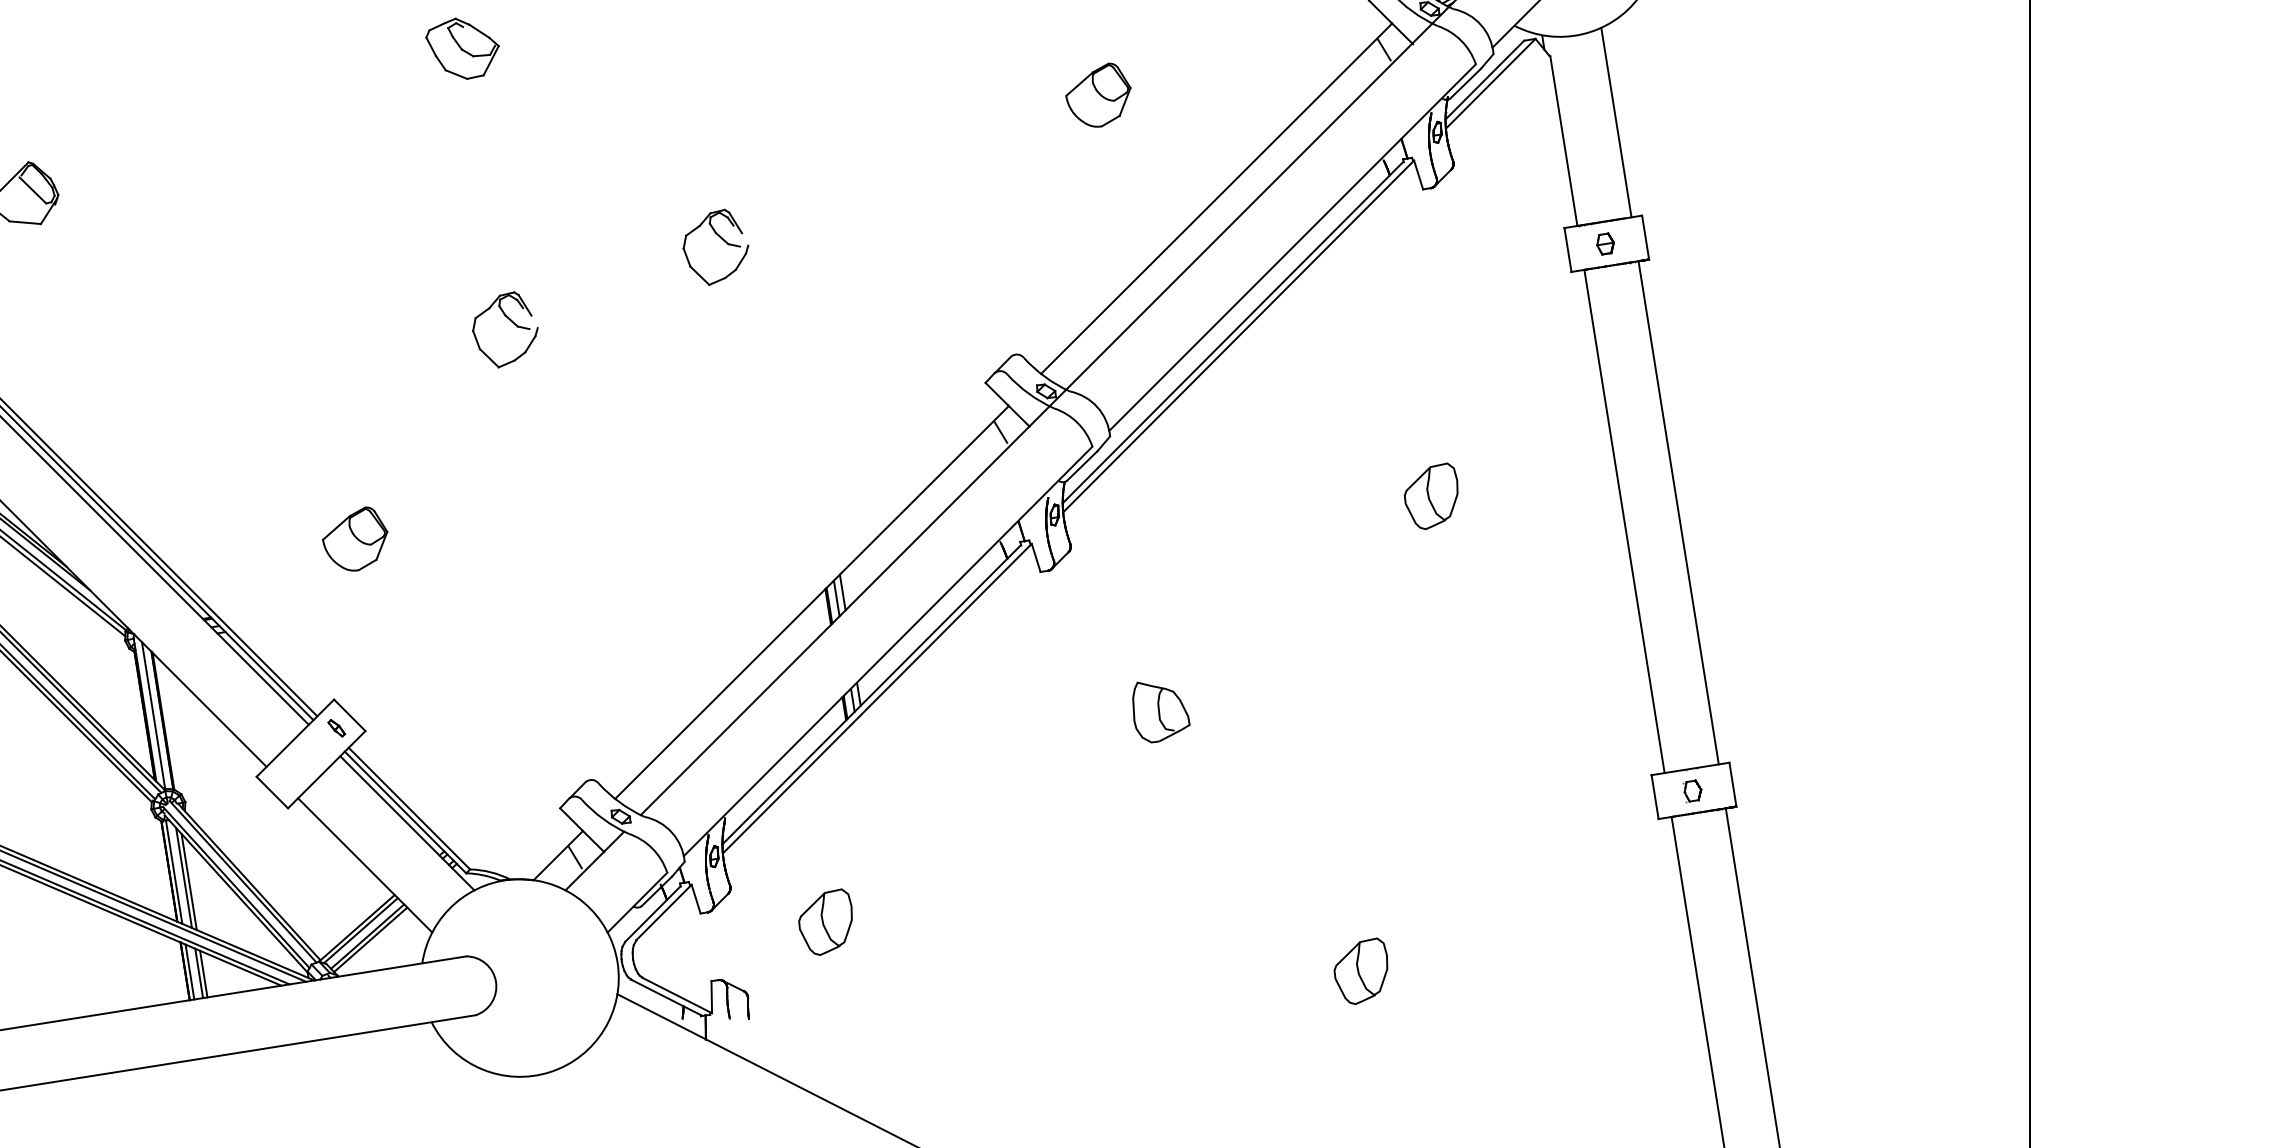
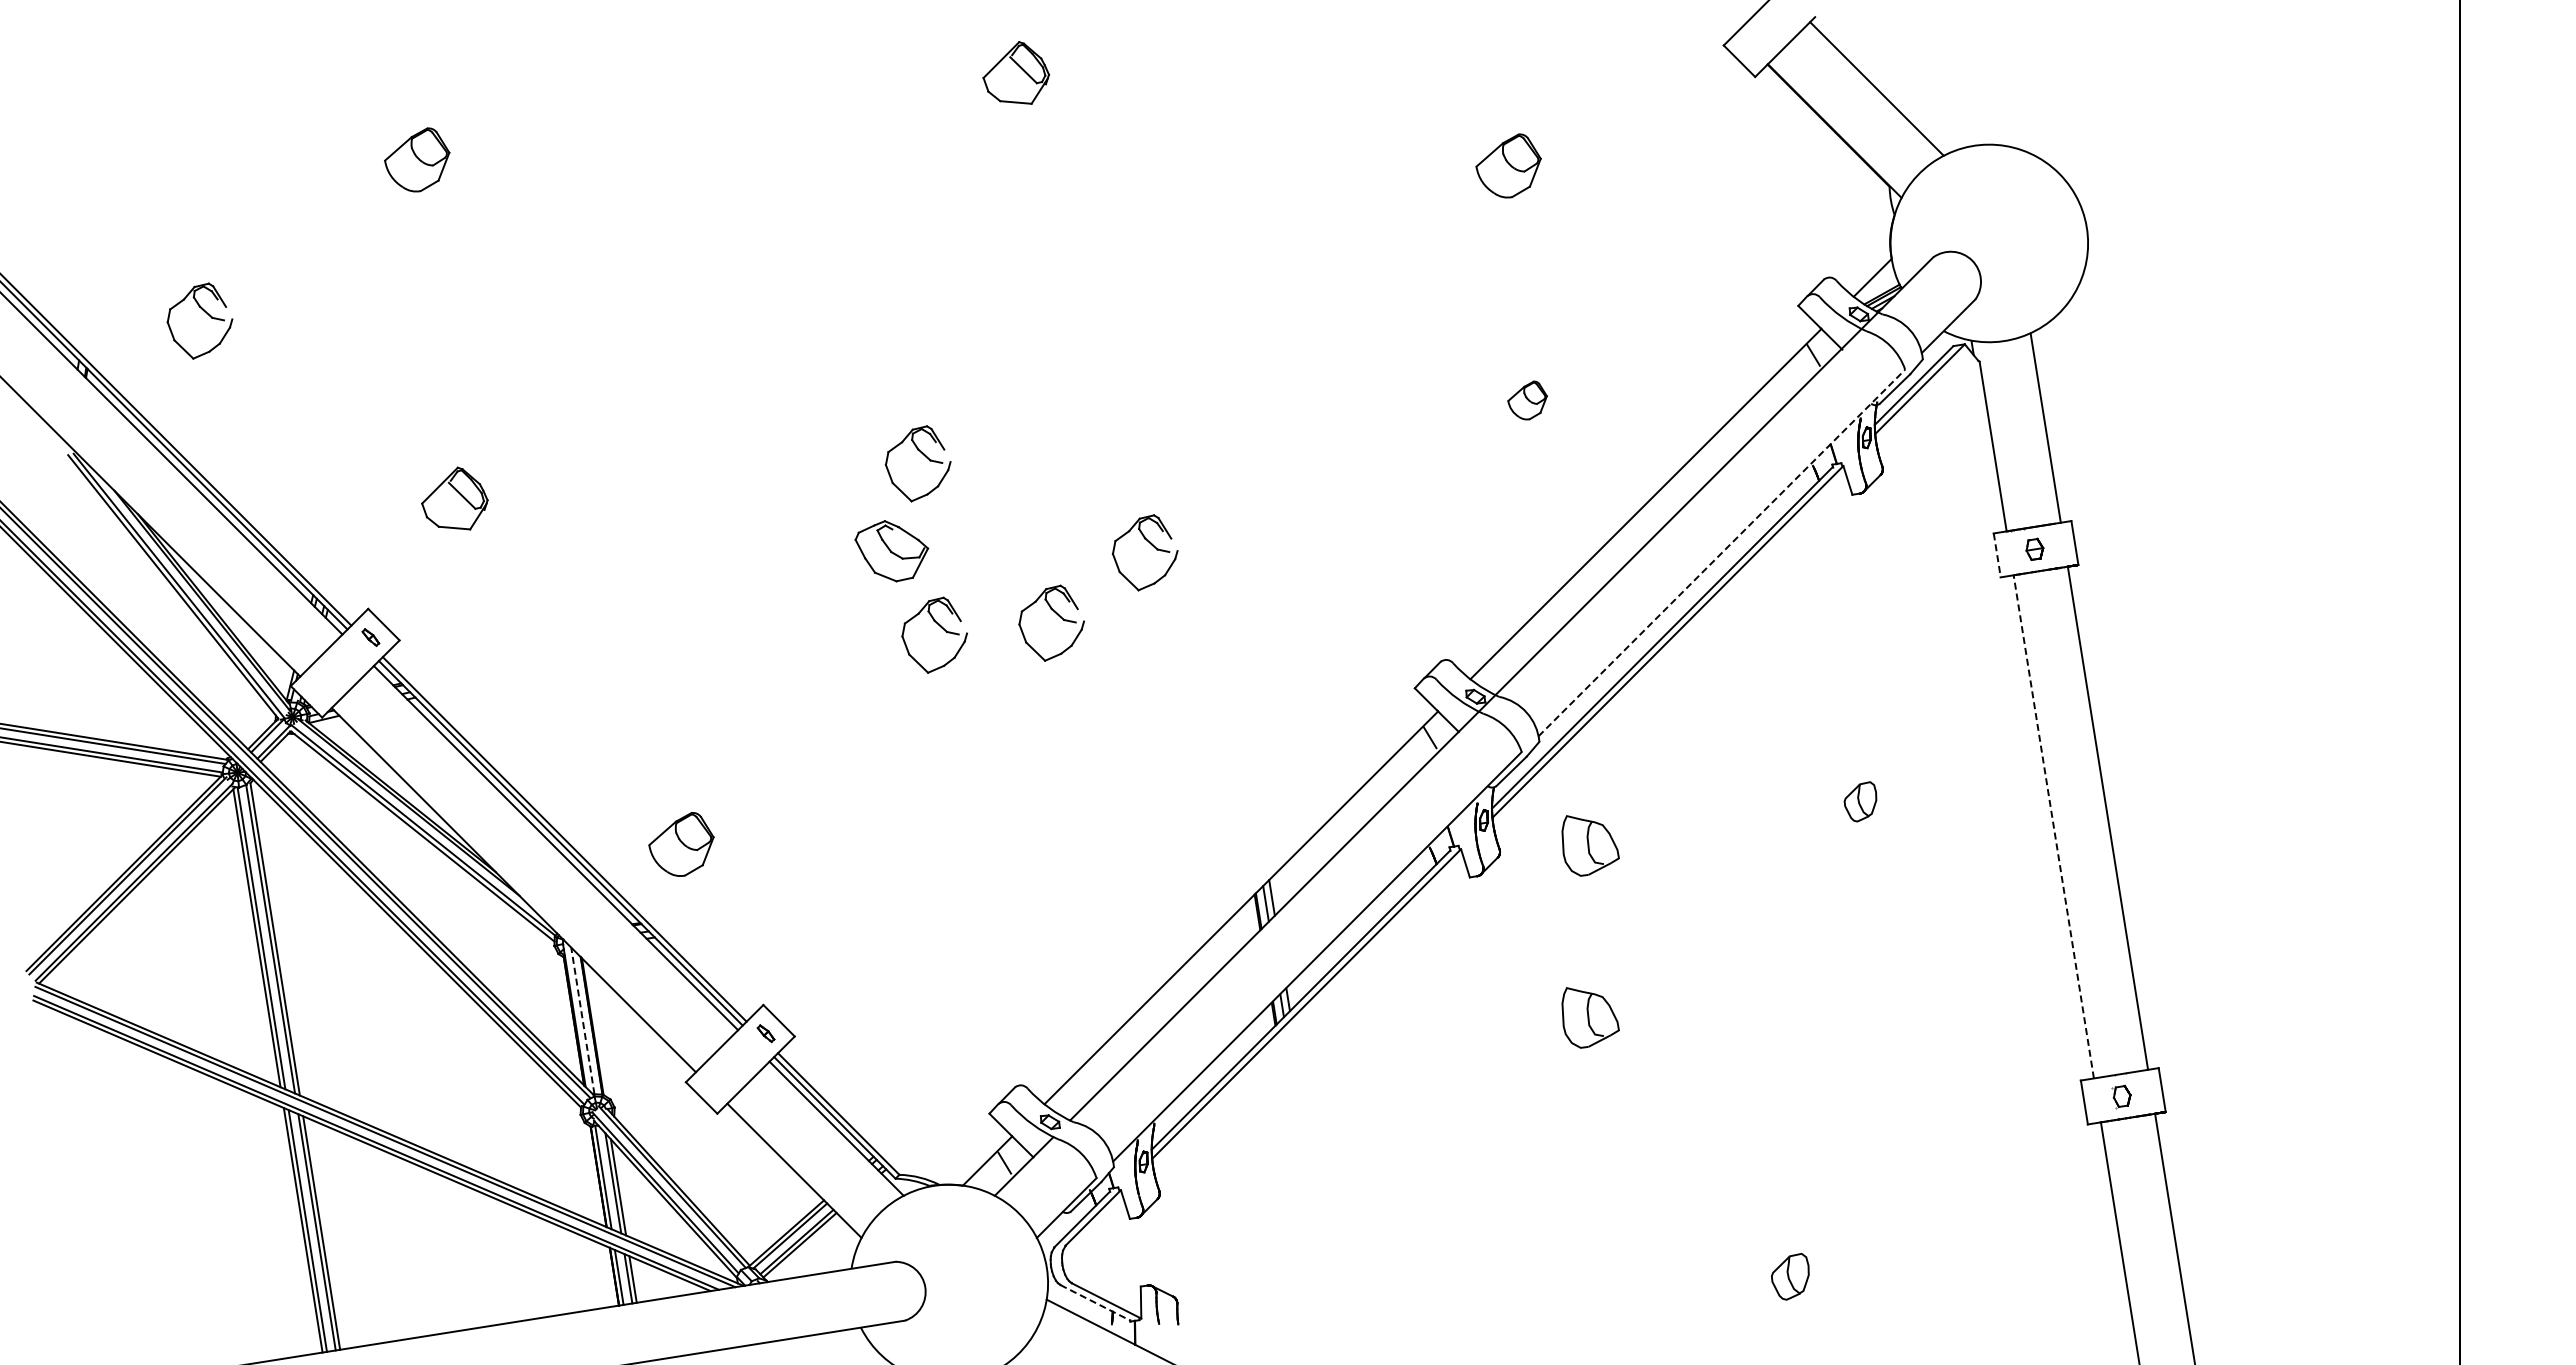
part: (462, 49) -> (891, 551), moved
part: (1098, 95) -> (1527, 400), size x0.6
part: (495, 151) -> (924, 456), added
line: (1293, 247) -> (1722, 552), solid -> dashed
line: (1568, 250) -> (1997, 555), solid -> dashed
part: (628, 310) -> (1057, 615), added
part: (1431, 496) -> (1860, 801), size x0.6
line: (1624, 521) -> (2053, 826), solid -> dashed
part: (355, 539) -> (681, 844), moved
part: (1161, 540) -> (1590, 845), added
line: (153, 715) -> (582, 1020), solid -> dashed
part: (825, 922) -> (1254, 1227), removed
part: (1361, 971) -> (1790, 1276), size x0.7
line: (666, 997) -> (1095, 1302), solid -> dashed

